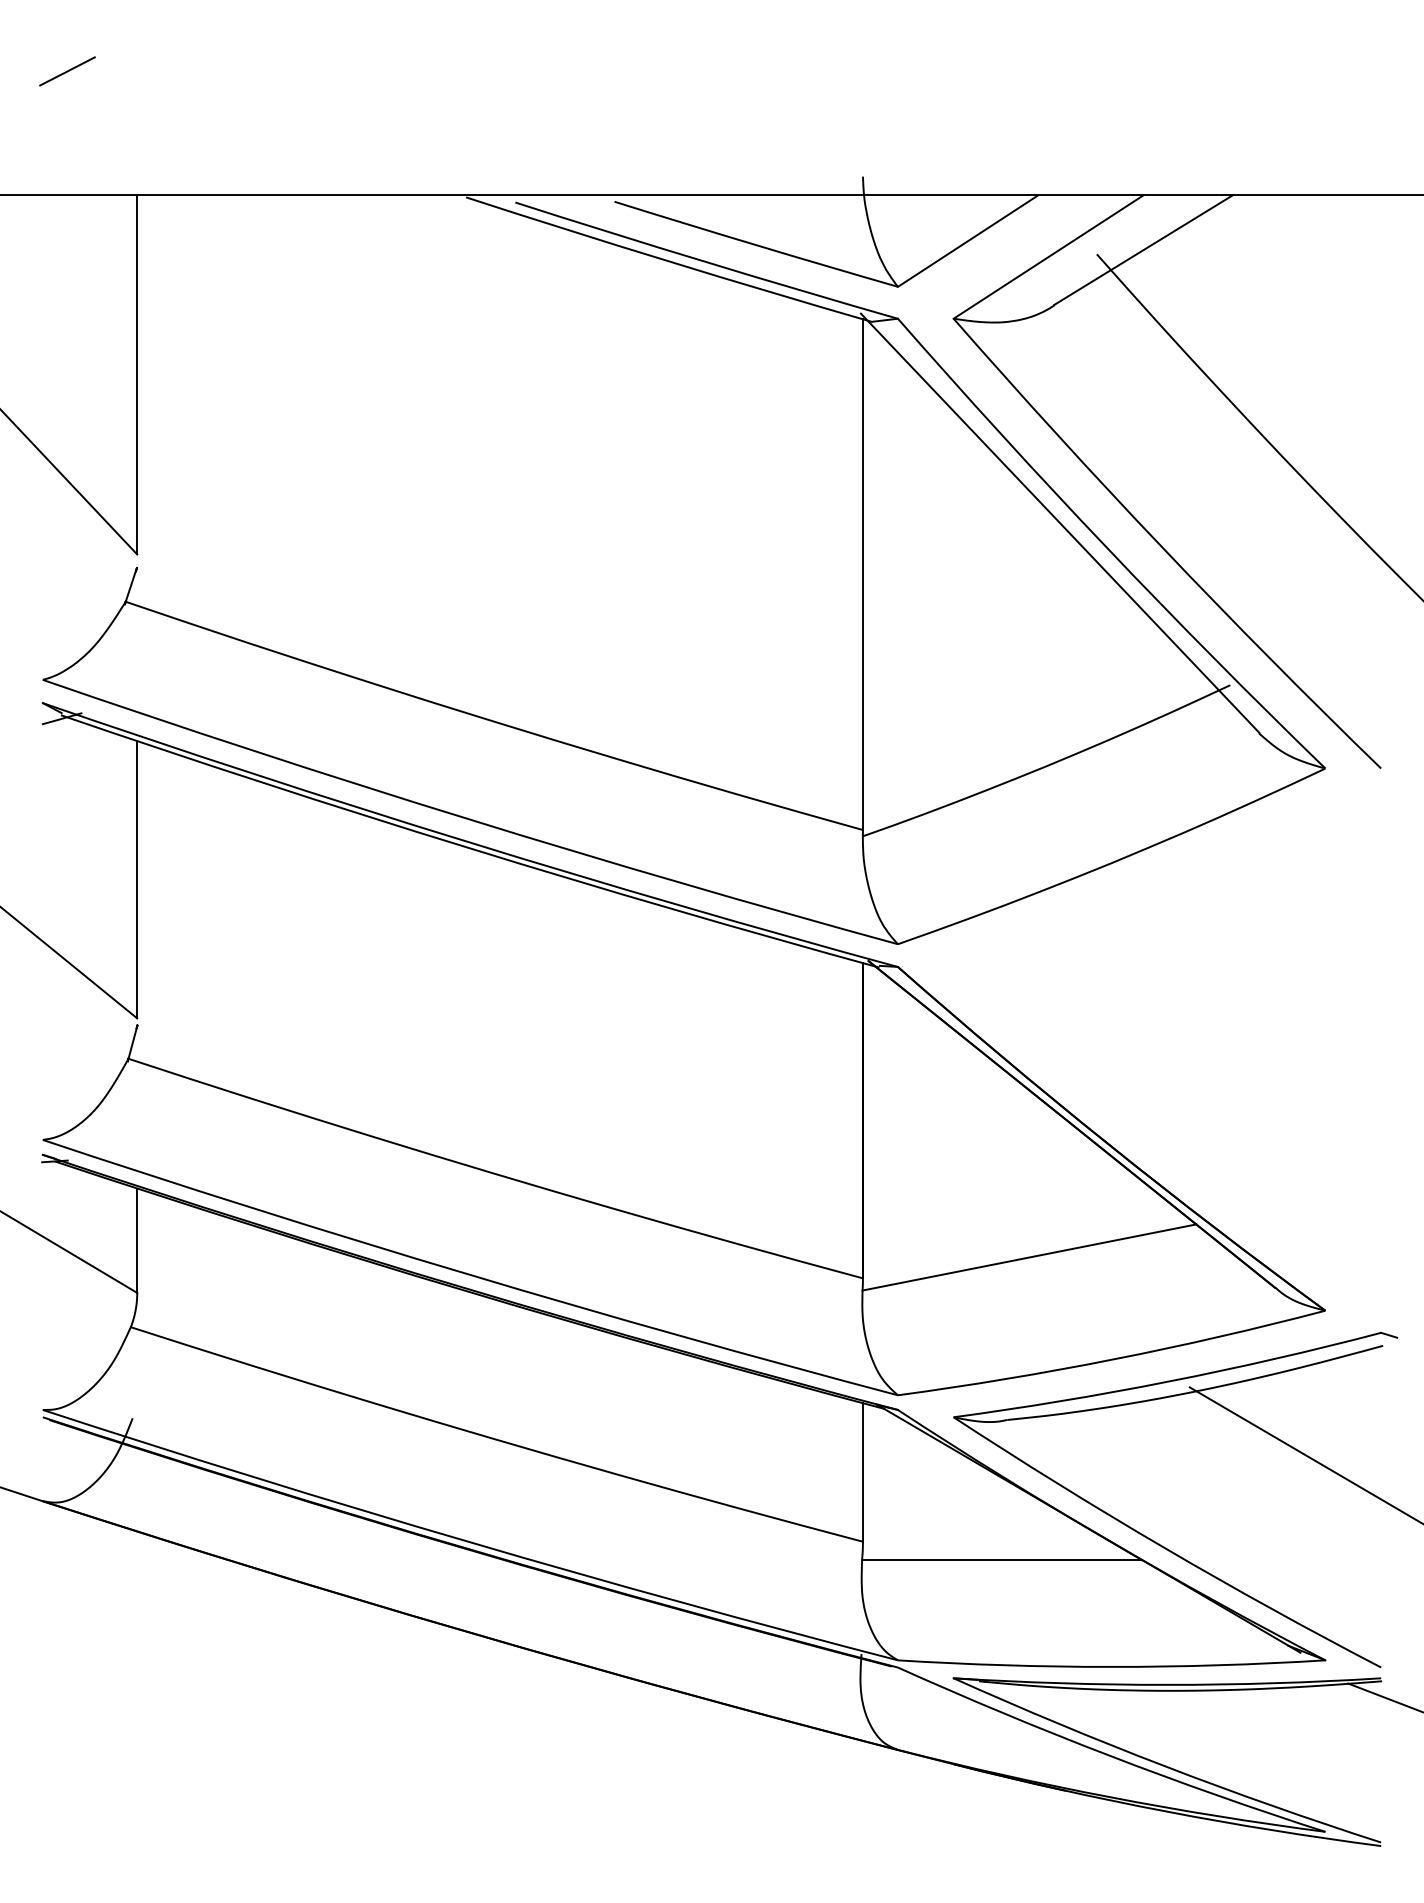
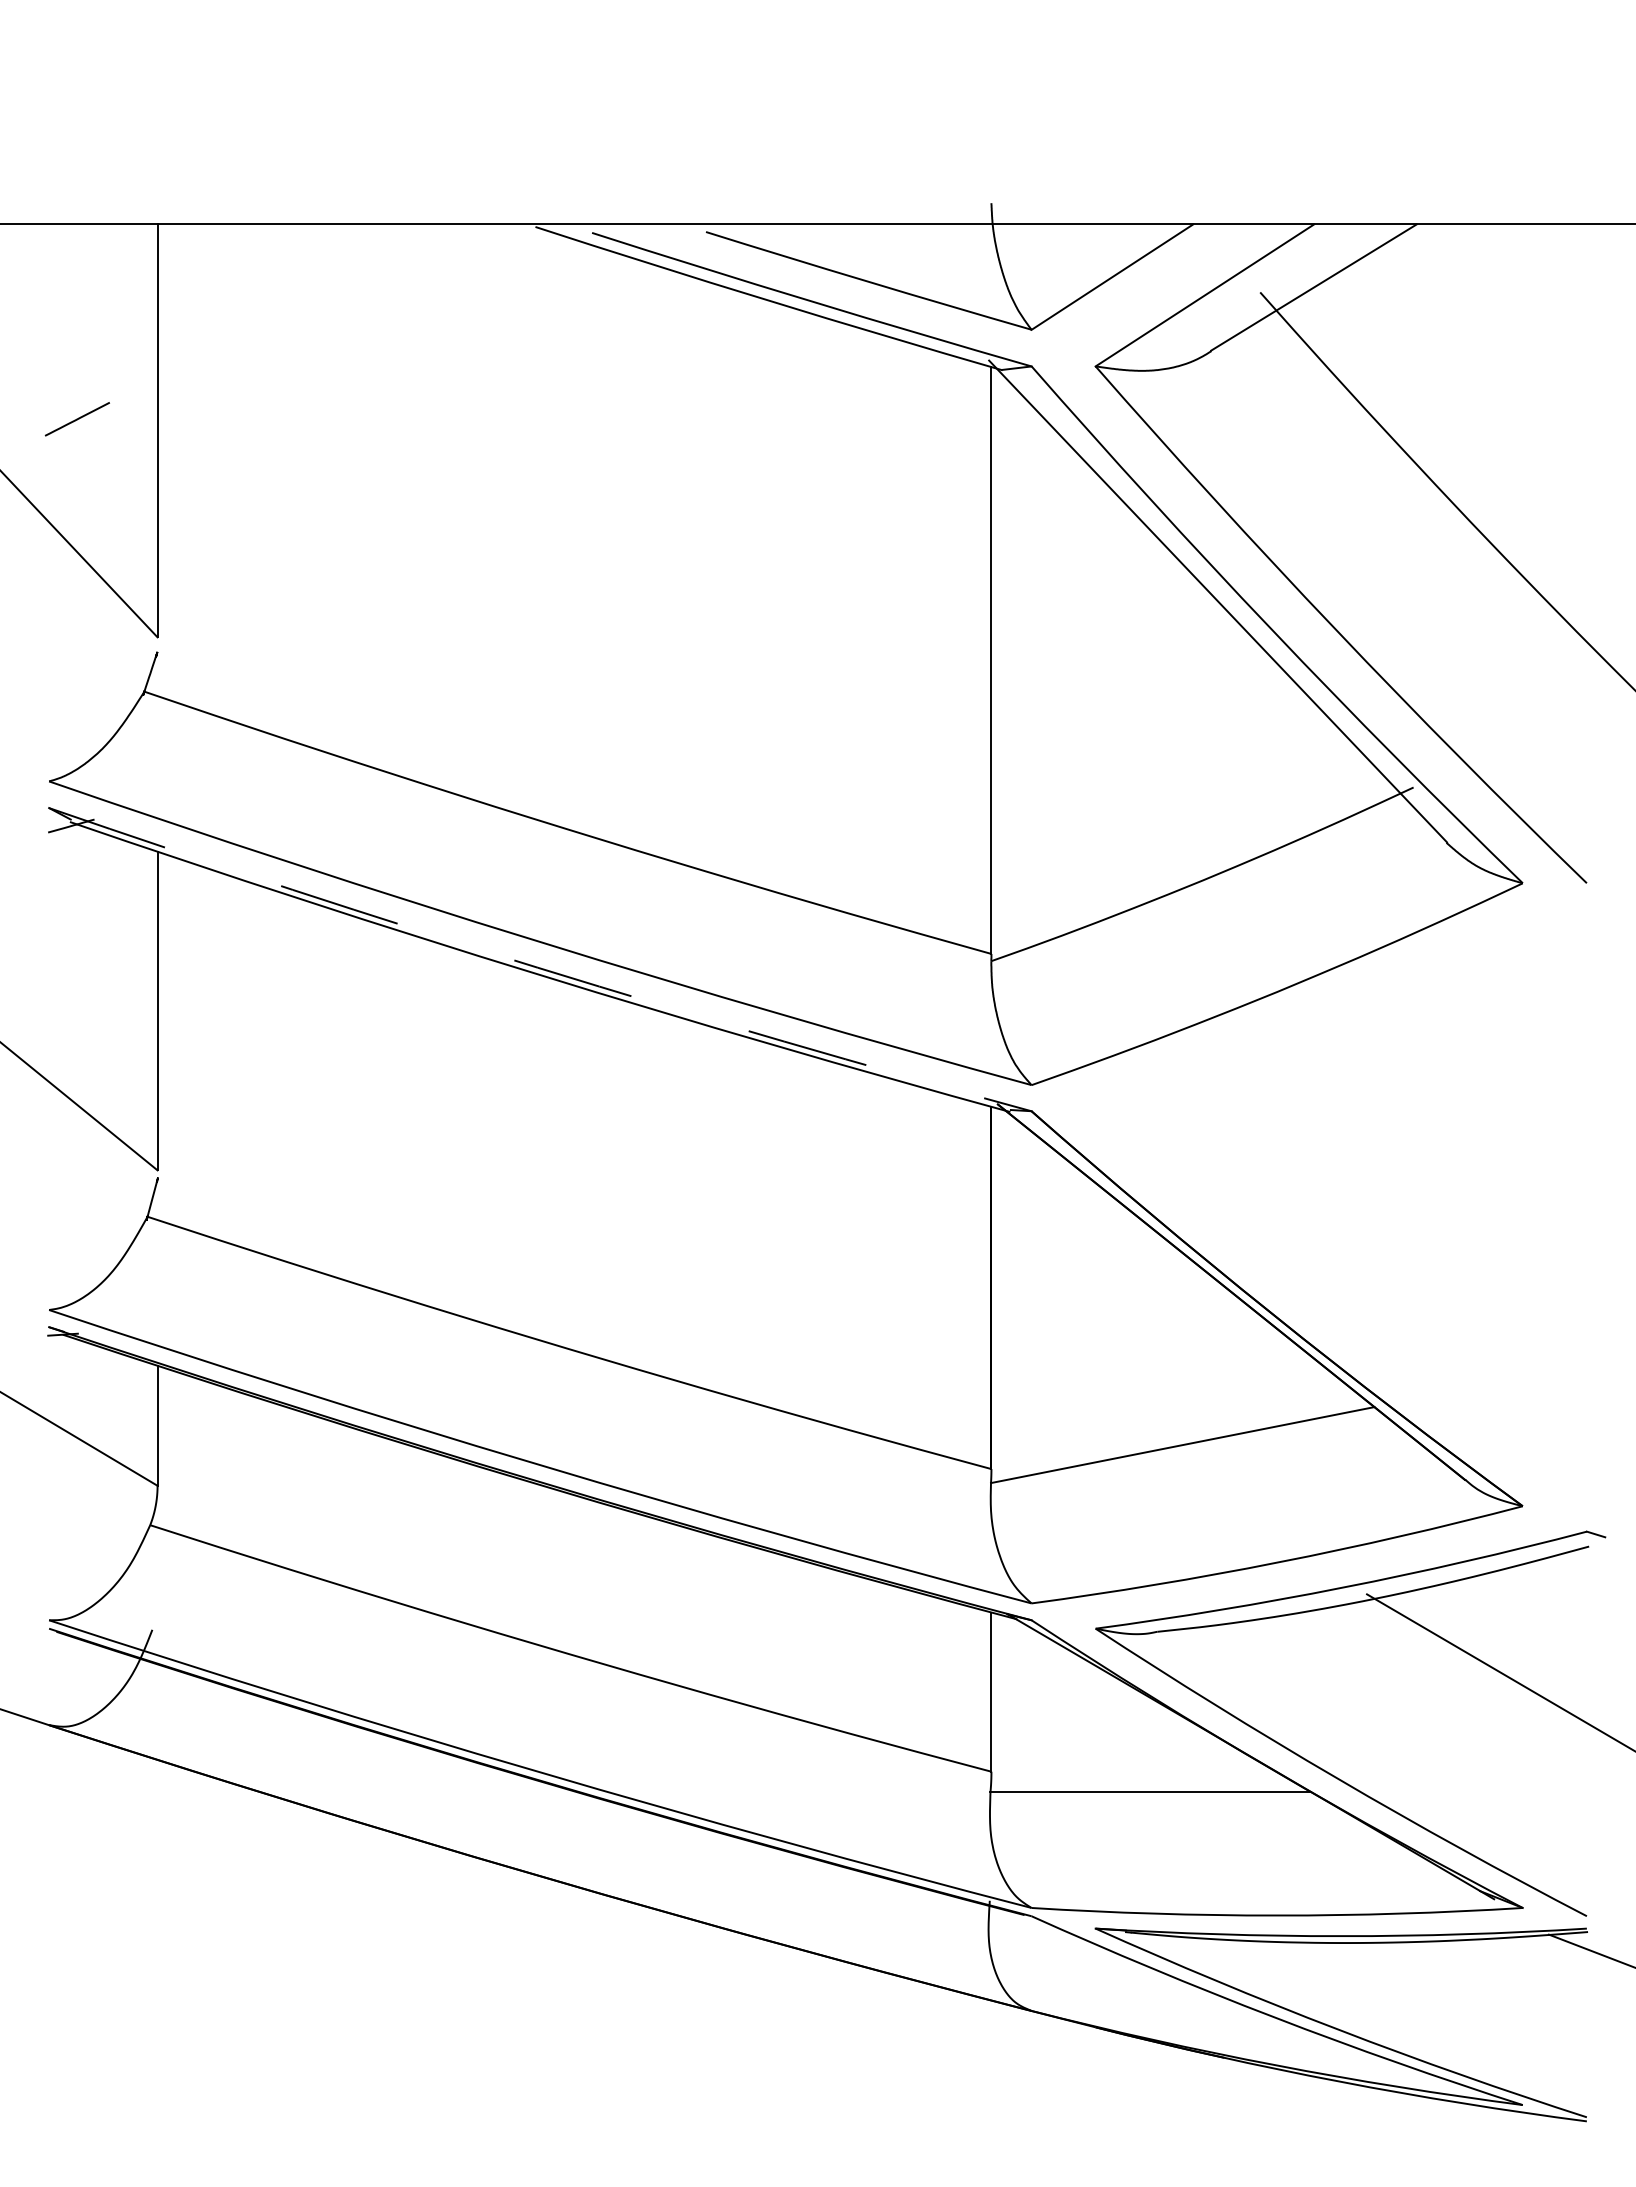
line: (66, 71) -> (76, 419), moved
arc: (467, 841) -> (537, 967), solid -> dashed

